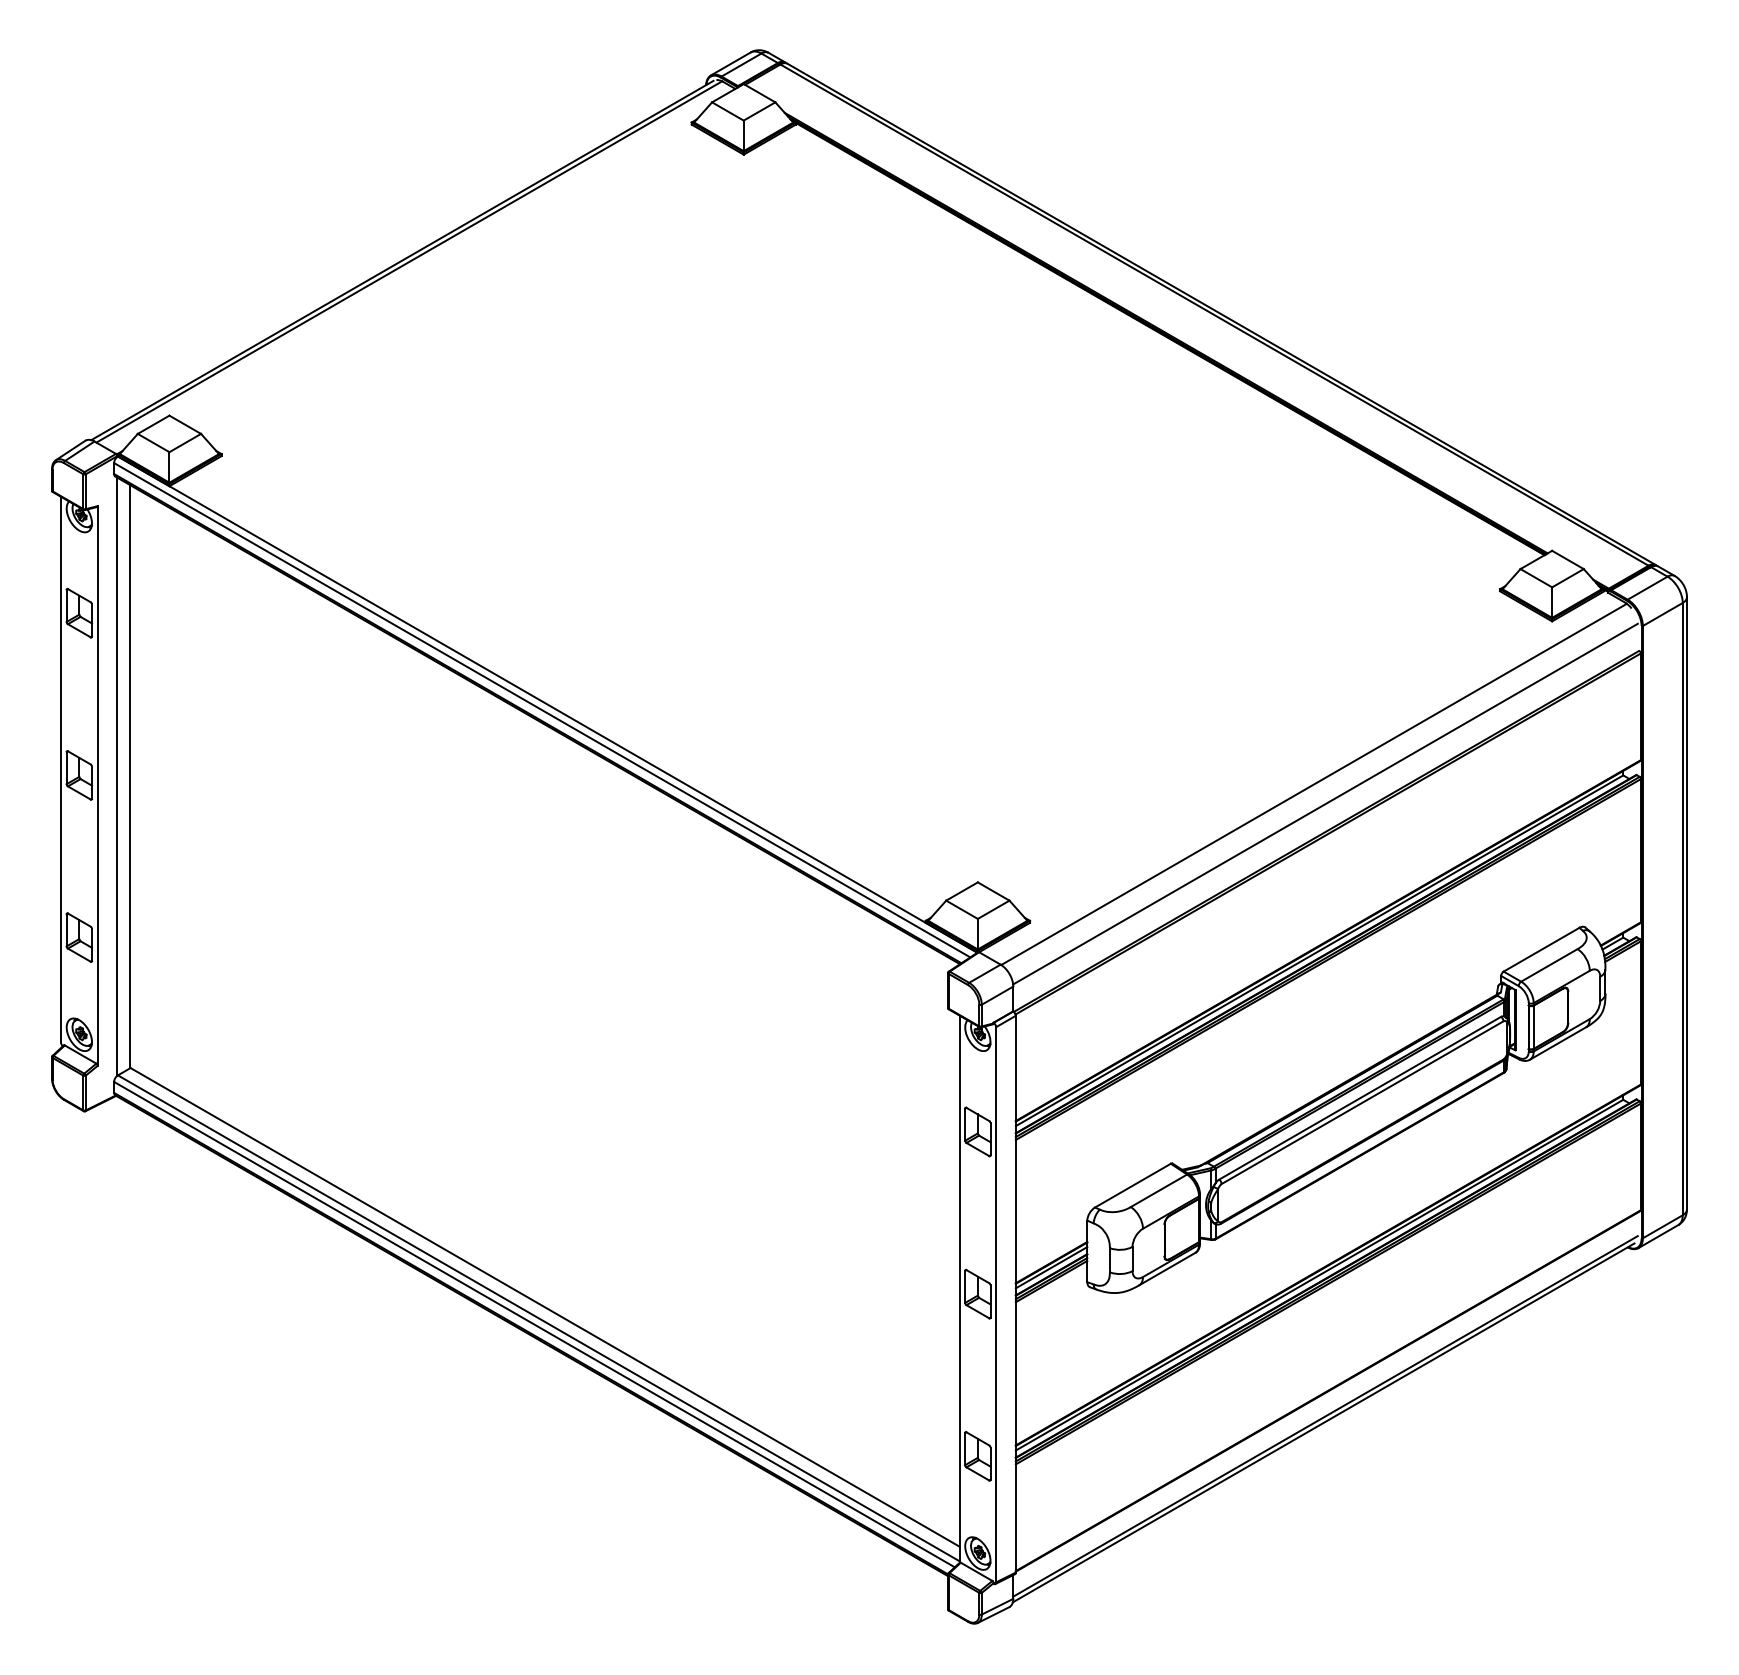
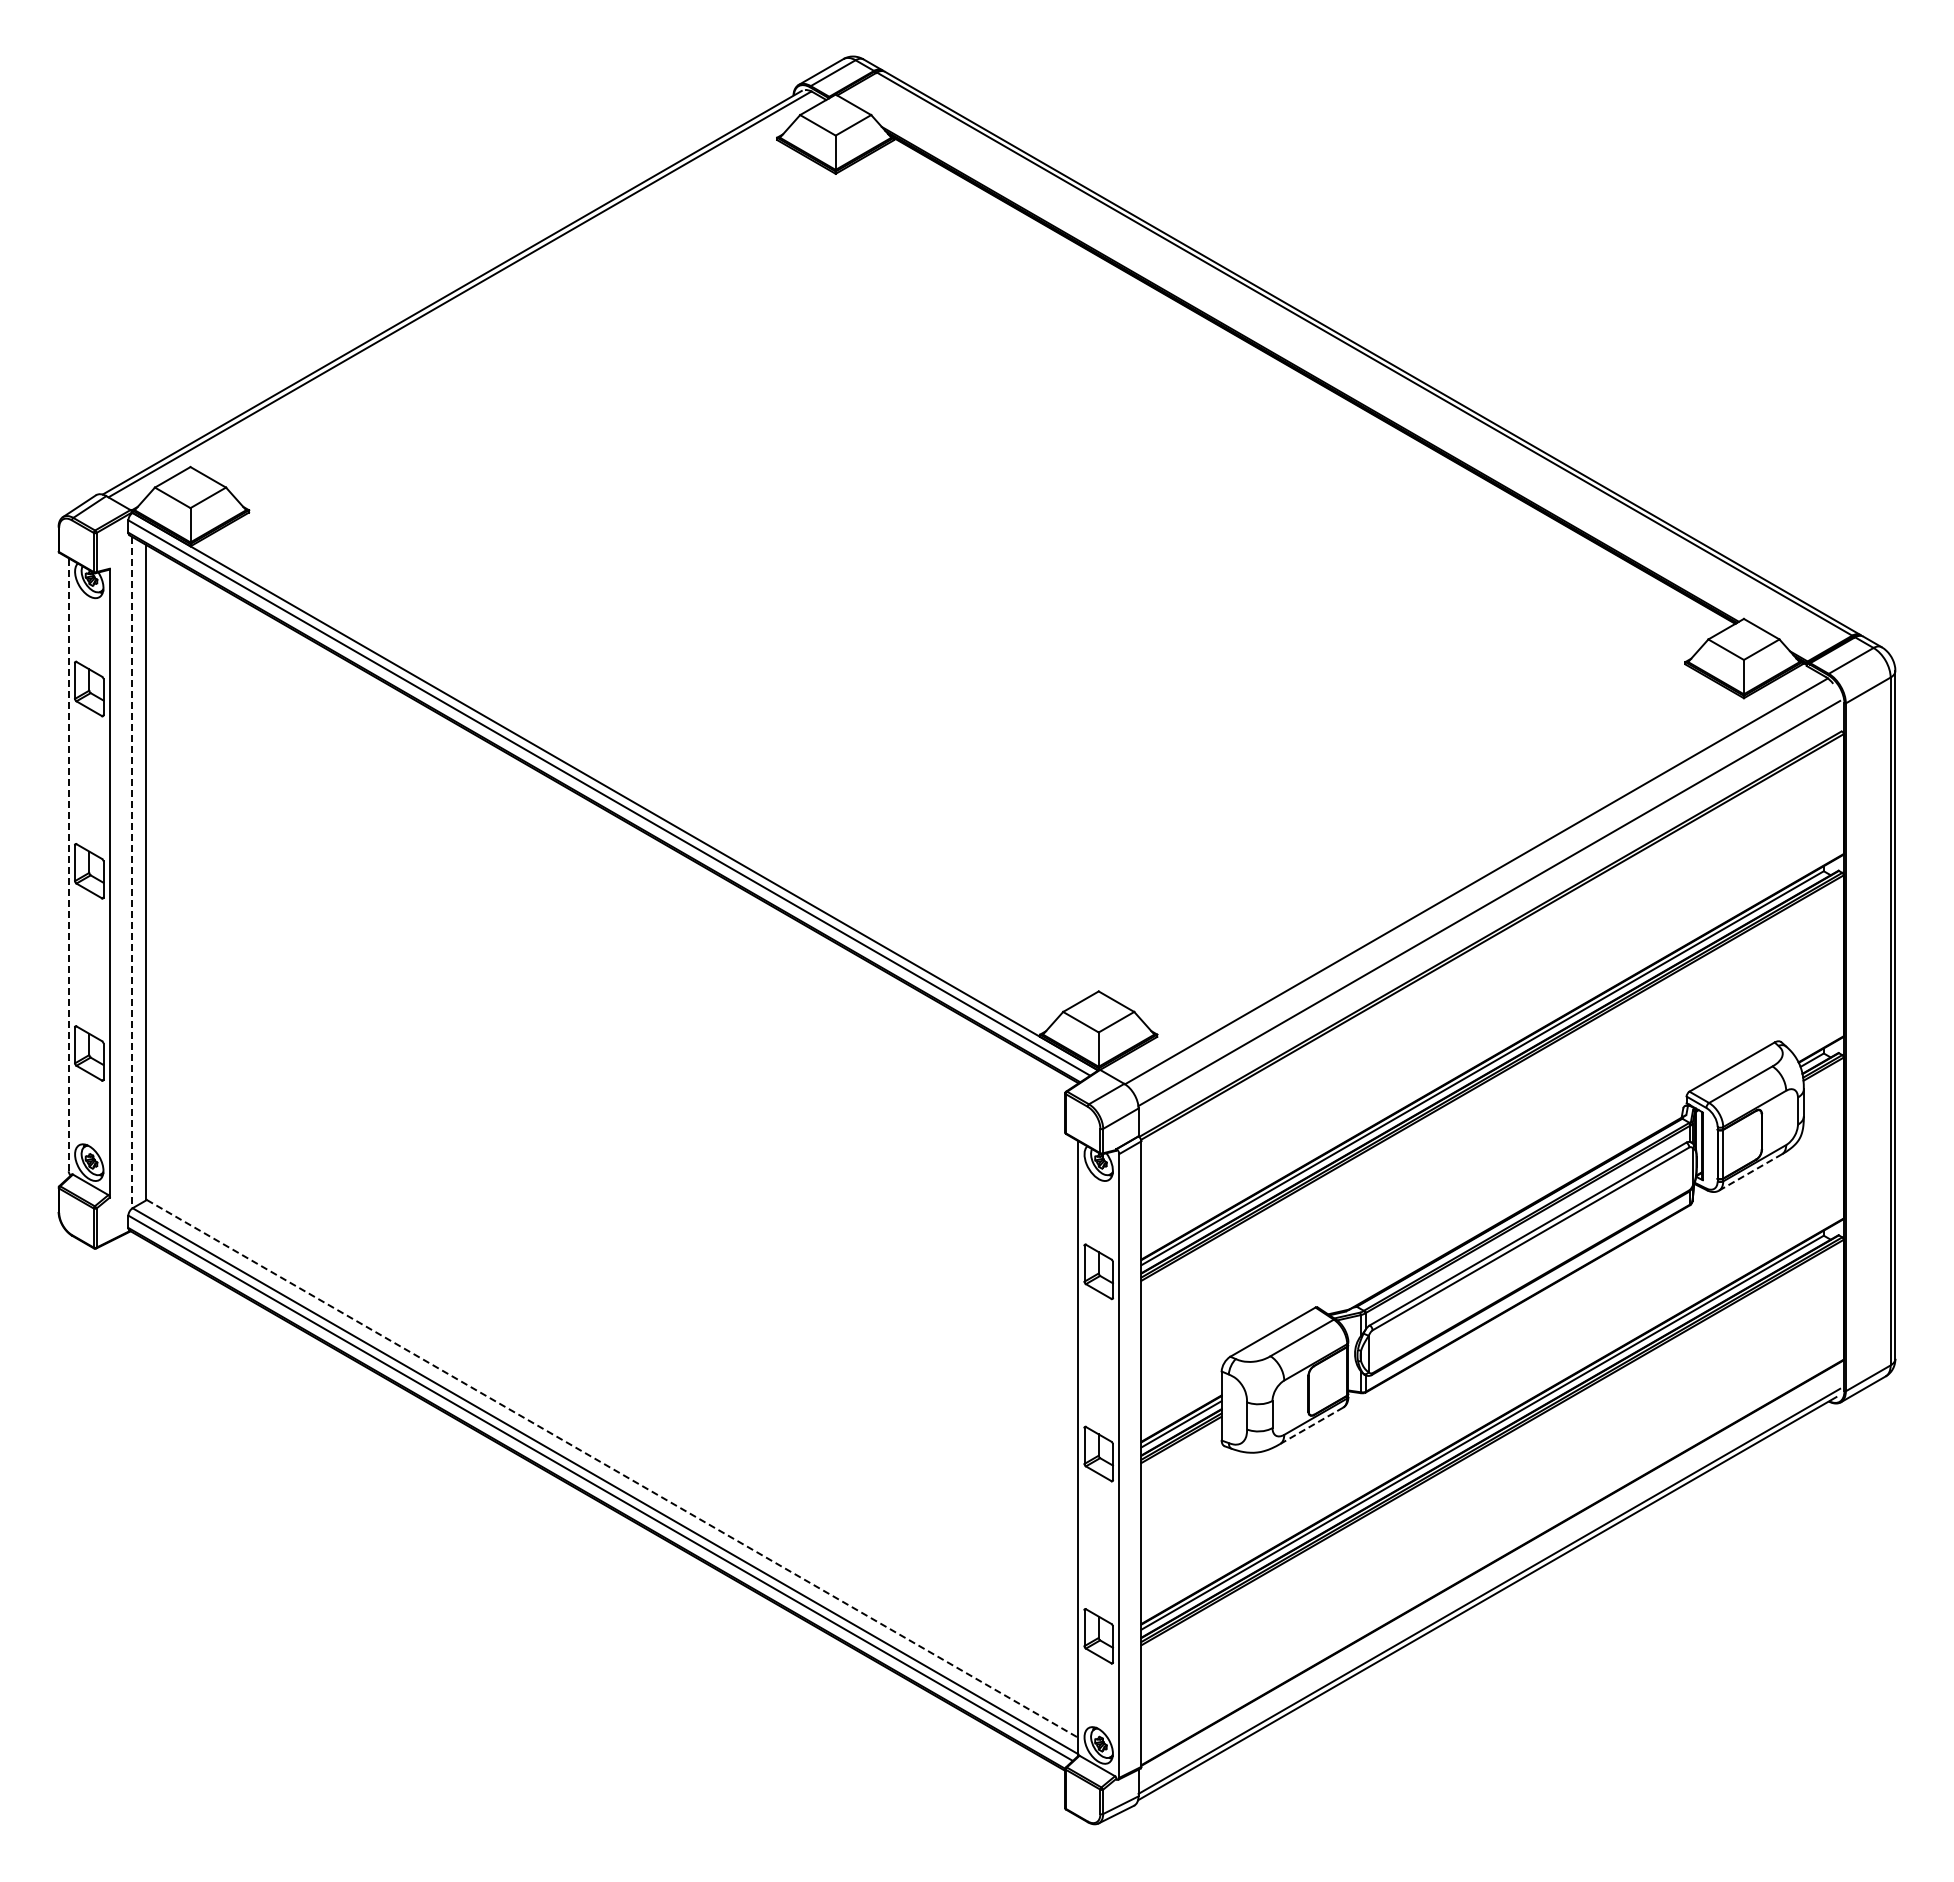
line: (60, 769) -> (68, 864), solid -> dashed
line: (116, 776) -> (131, 872), solid -> dashed
line: (1557, 1043) -> (1750, 1172), solid -> dashed
line: (1168, 1268) -> (1312, 1425), solid -> dashed
line: (545, 1307) -> (612, 1468), solid -> dashed

